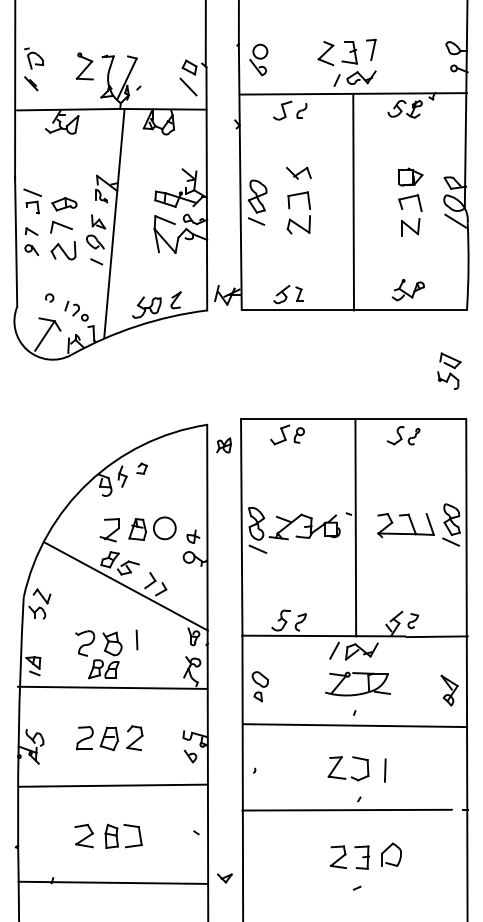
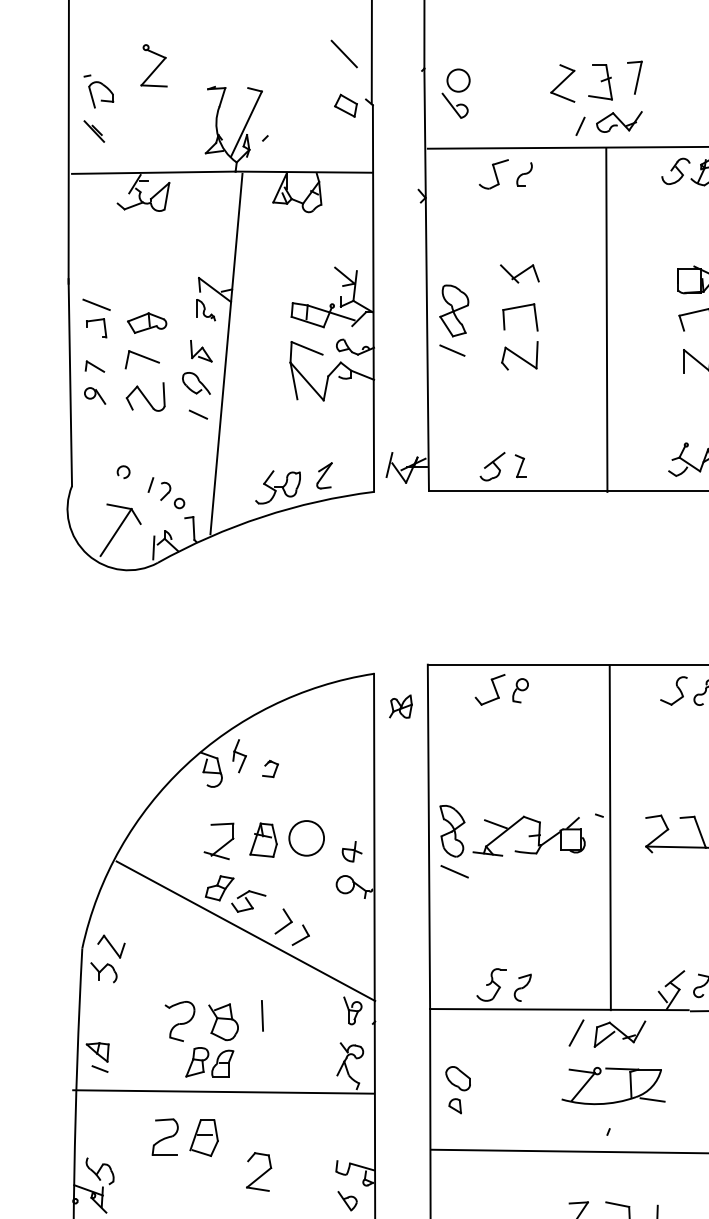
part: (84, 66) -> (153, 65), moved
line: (188, 86) -> (344, 53), moved
part: (141, 468) -> (269, 768), moved
part: (97, 738) -> (185, 1137), moved

